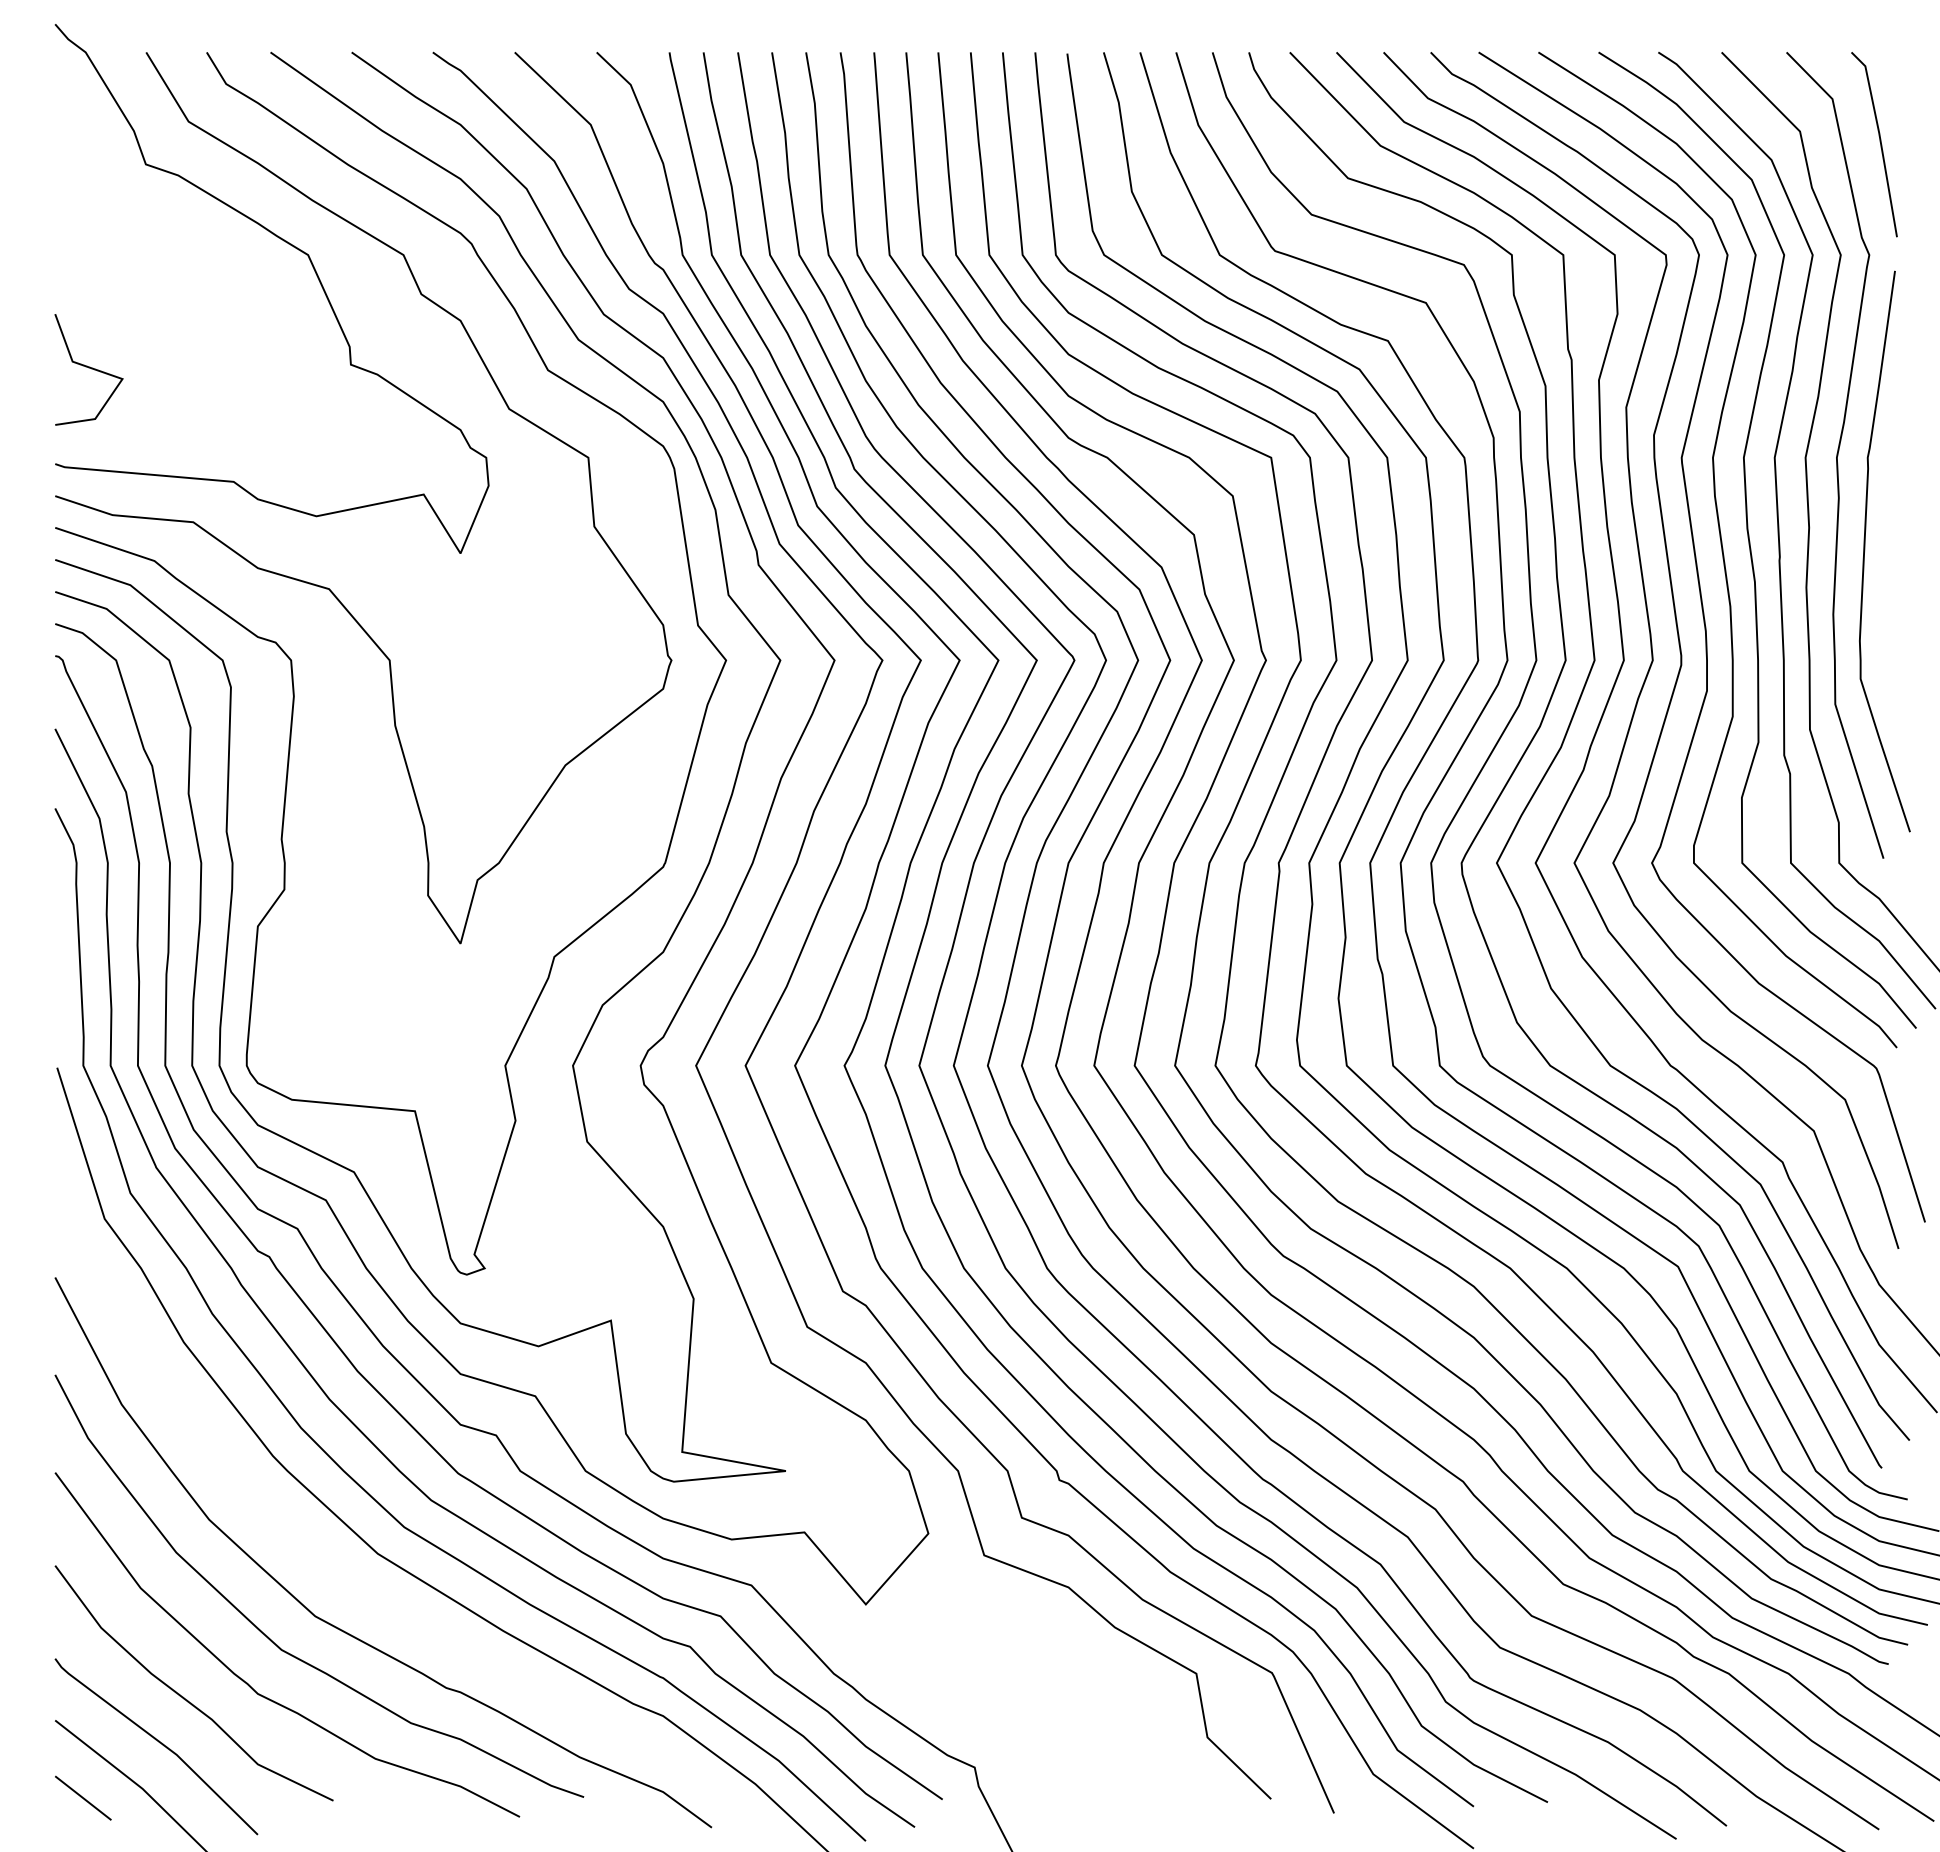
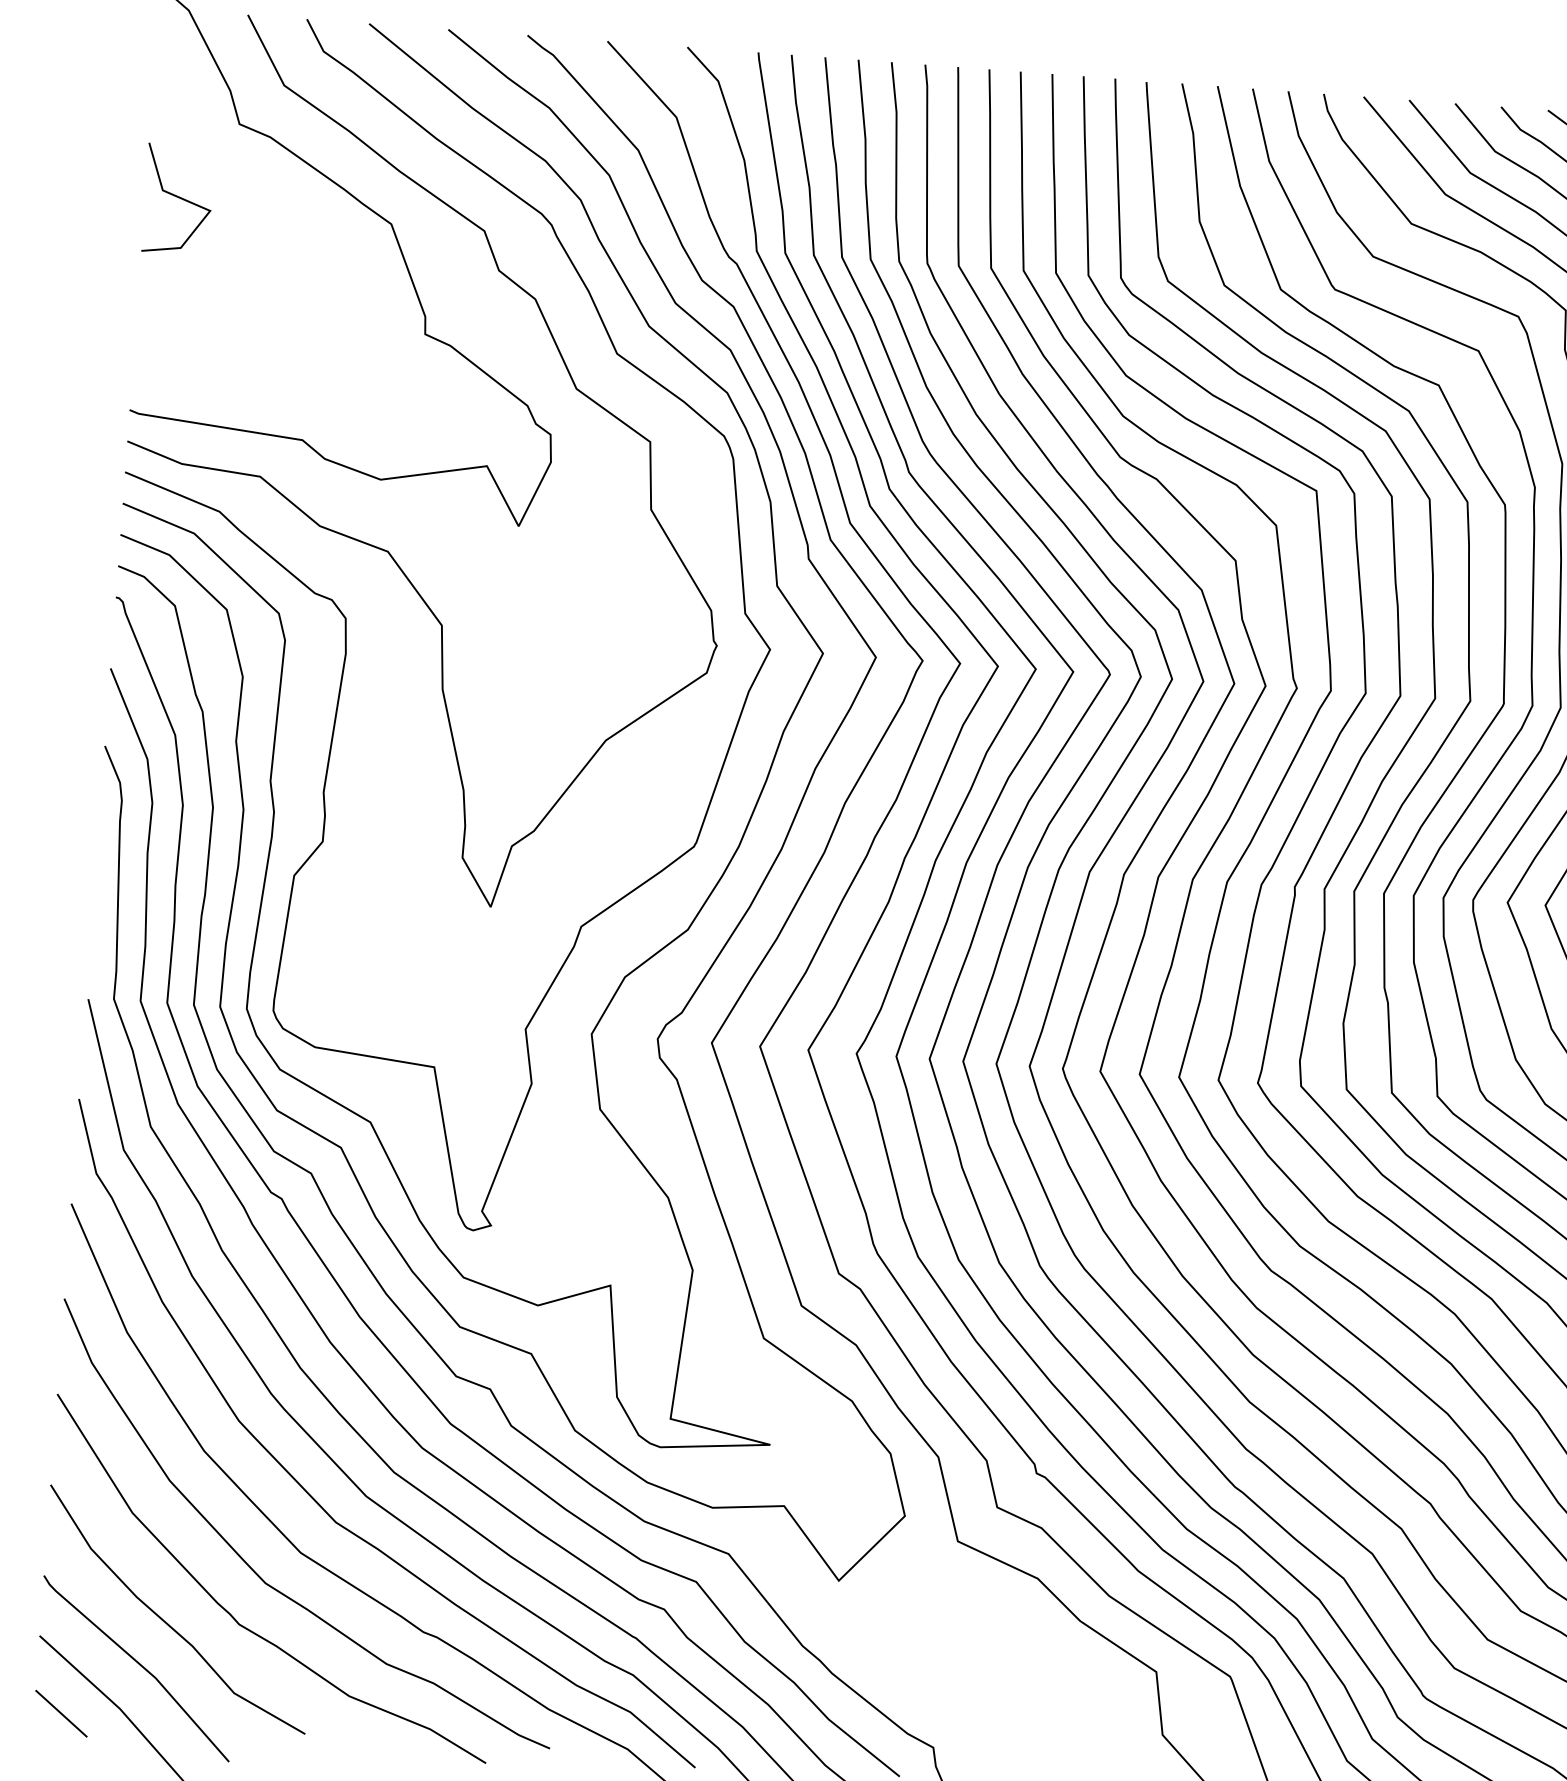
line: (88, 368) -> (177, 198), moved
curve: (329, 1563) -> (318, 1502), added

